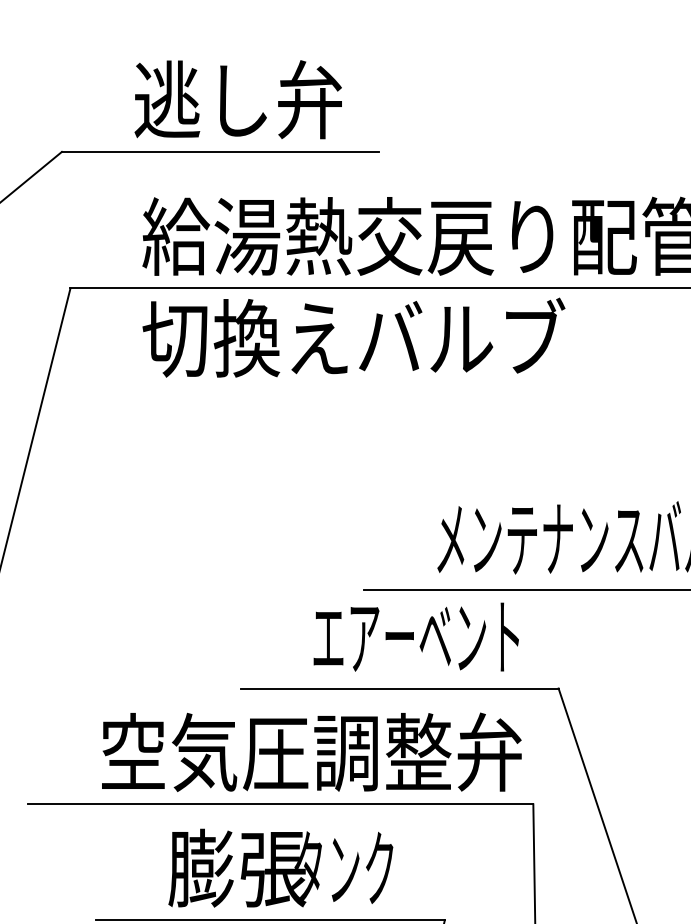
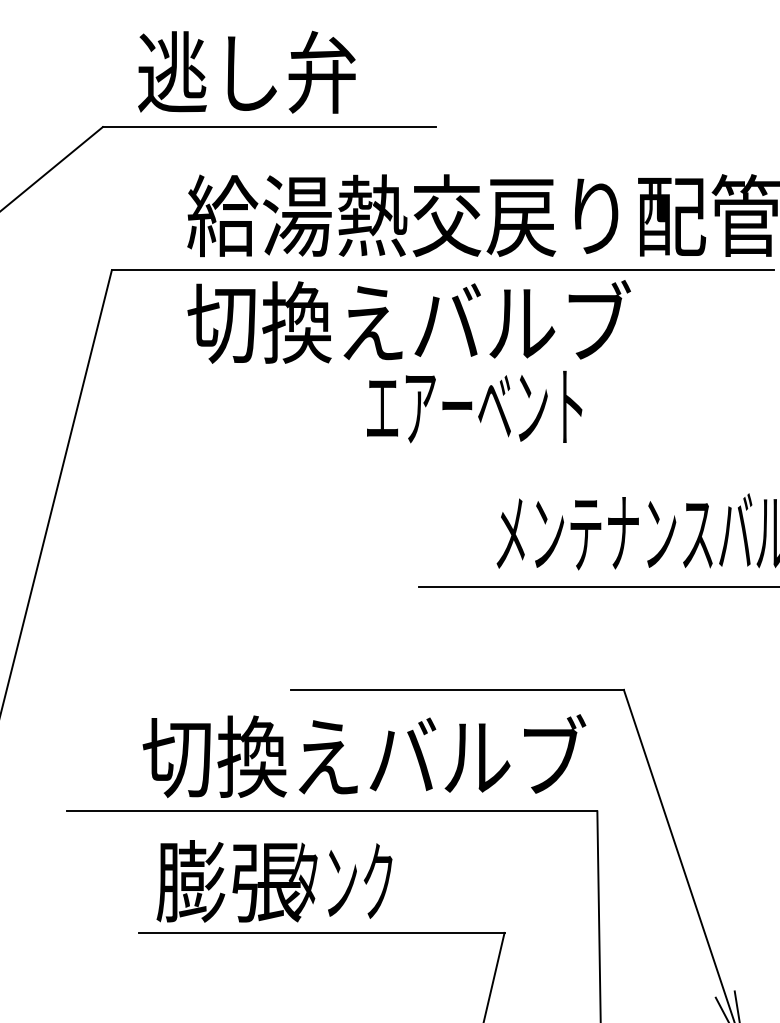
text: (237, 98) -> (246, 71), moved
text: (416, 636) -> (474, 406), moved
text: (311, 752) -> (364, 756), 空気圧調整弁 -> 切換えバルブ
text: (280, 868) -> (274, 881), moved

